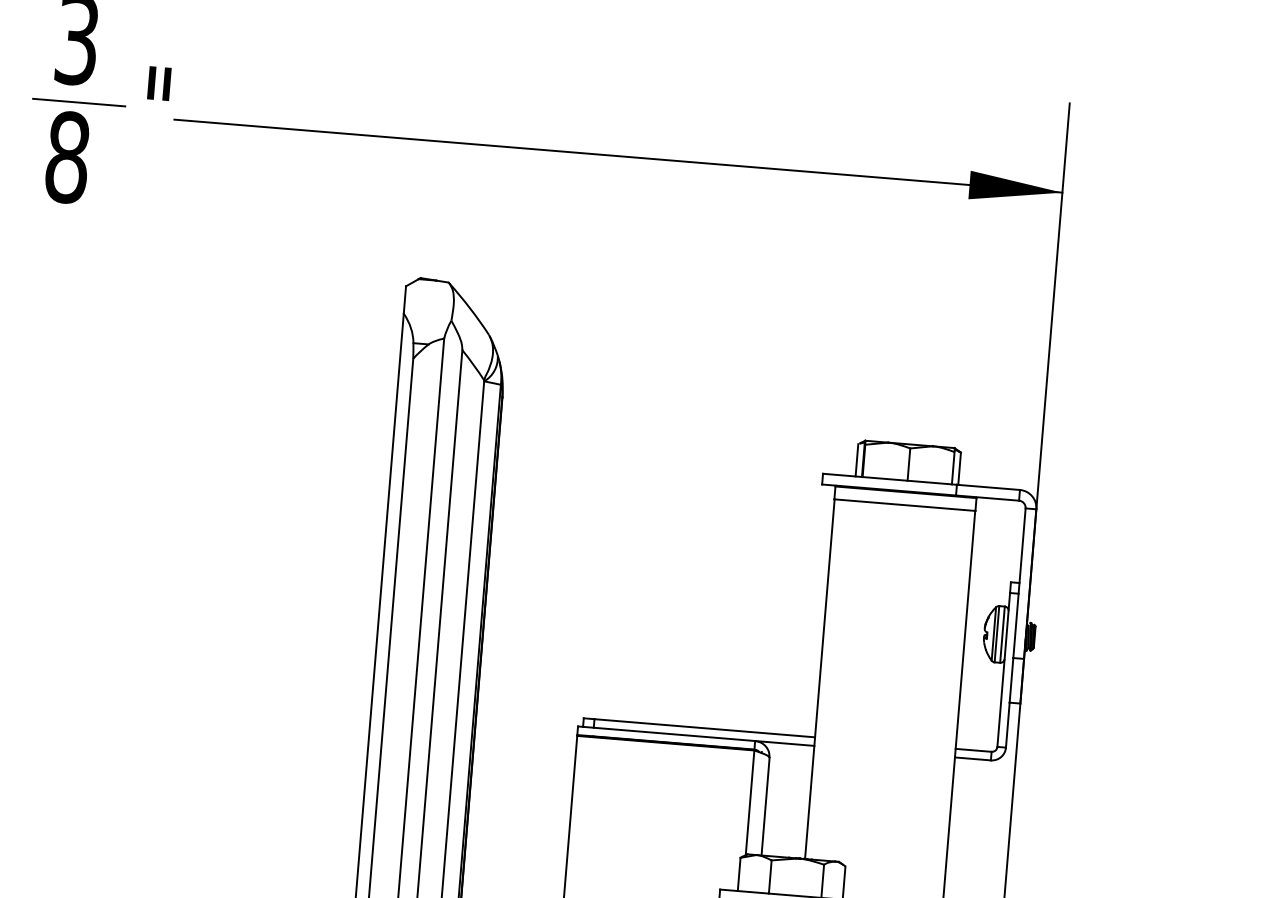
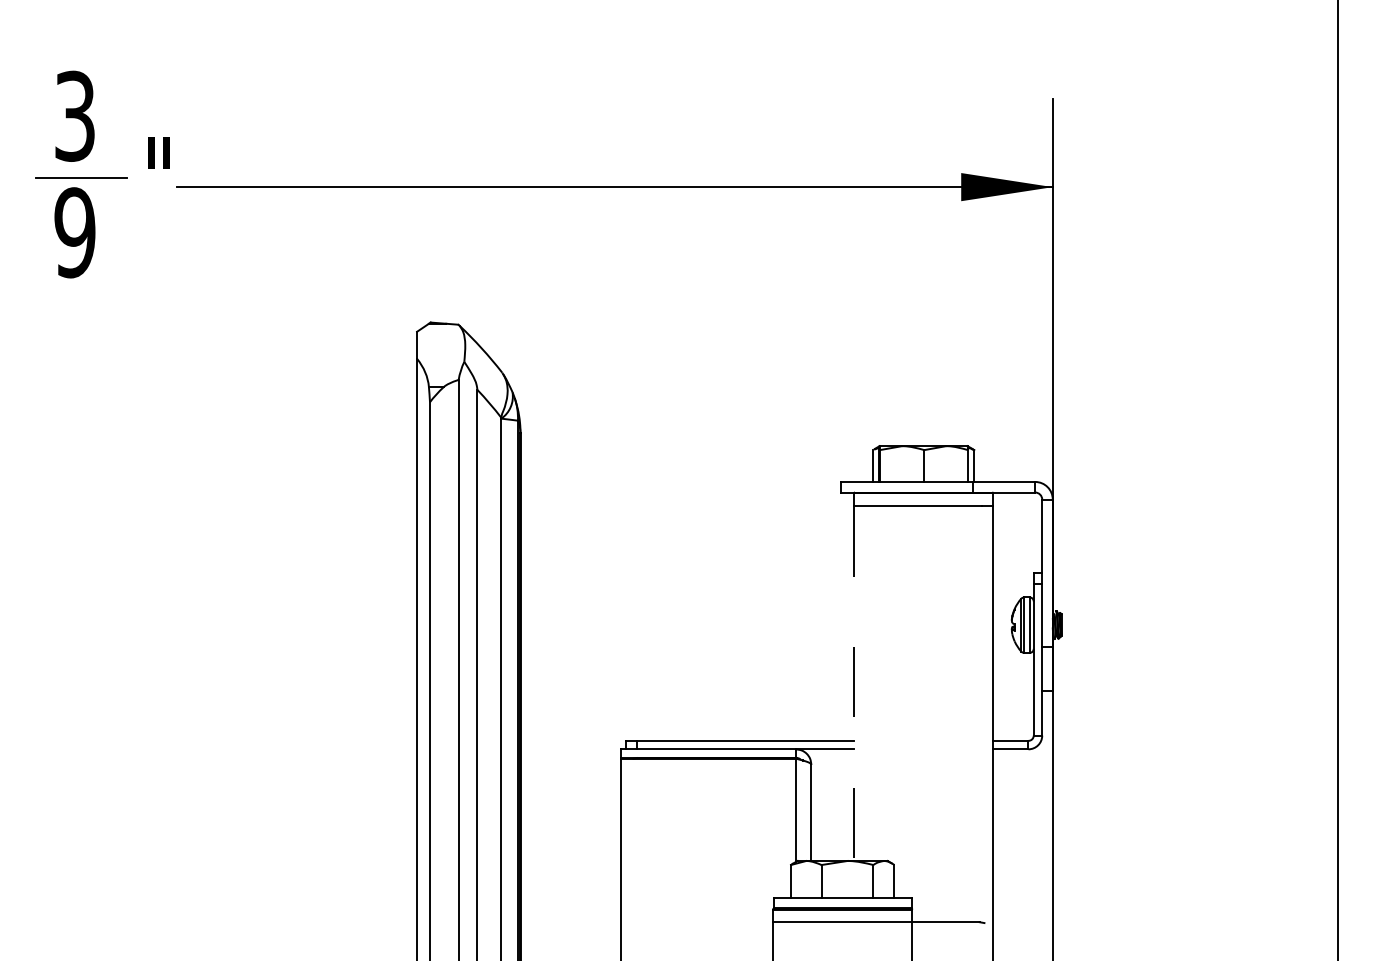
text: (67, 157) -> (74, 232), 8 -> 9
line: (819, 680) -> (854, 684), solid -> dashed

